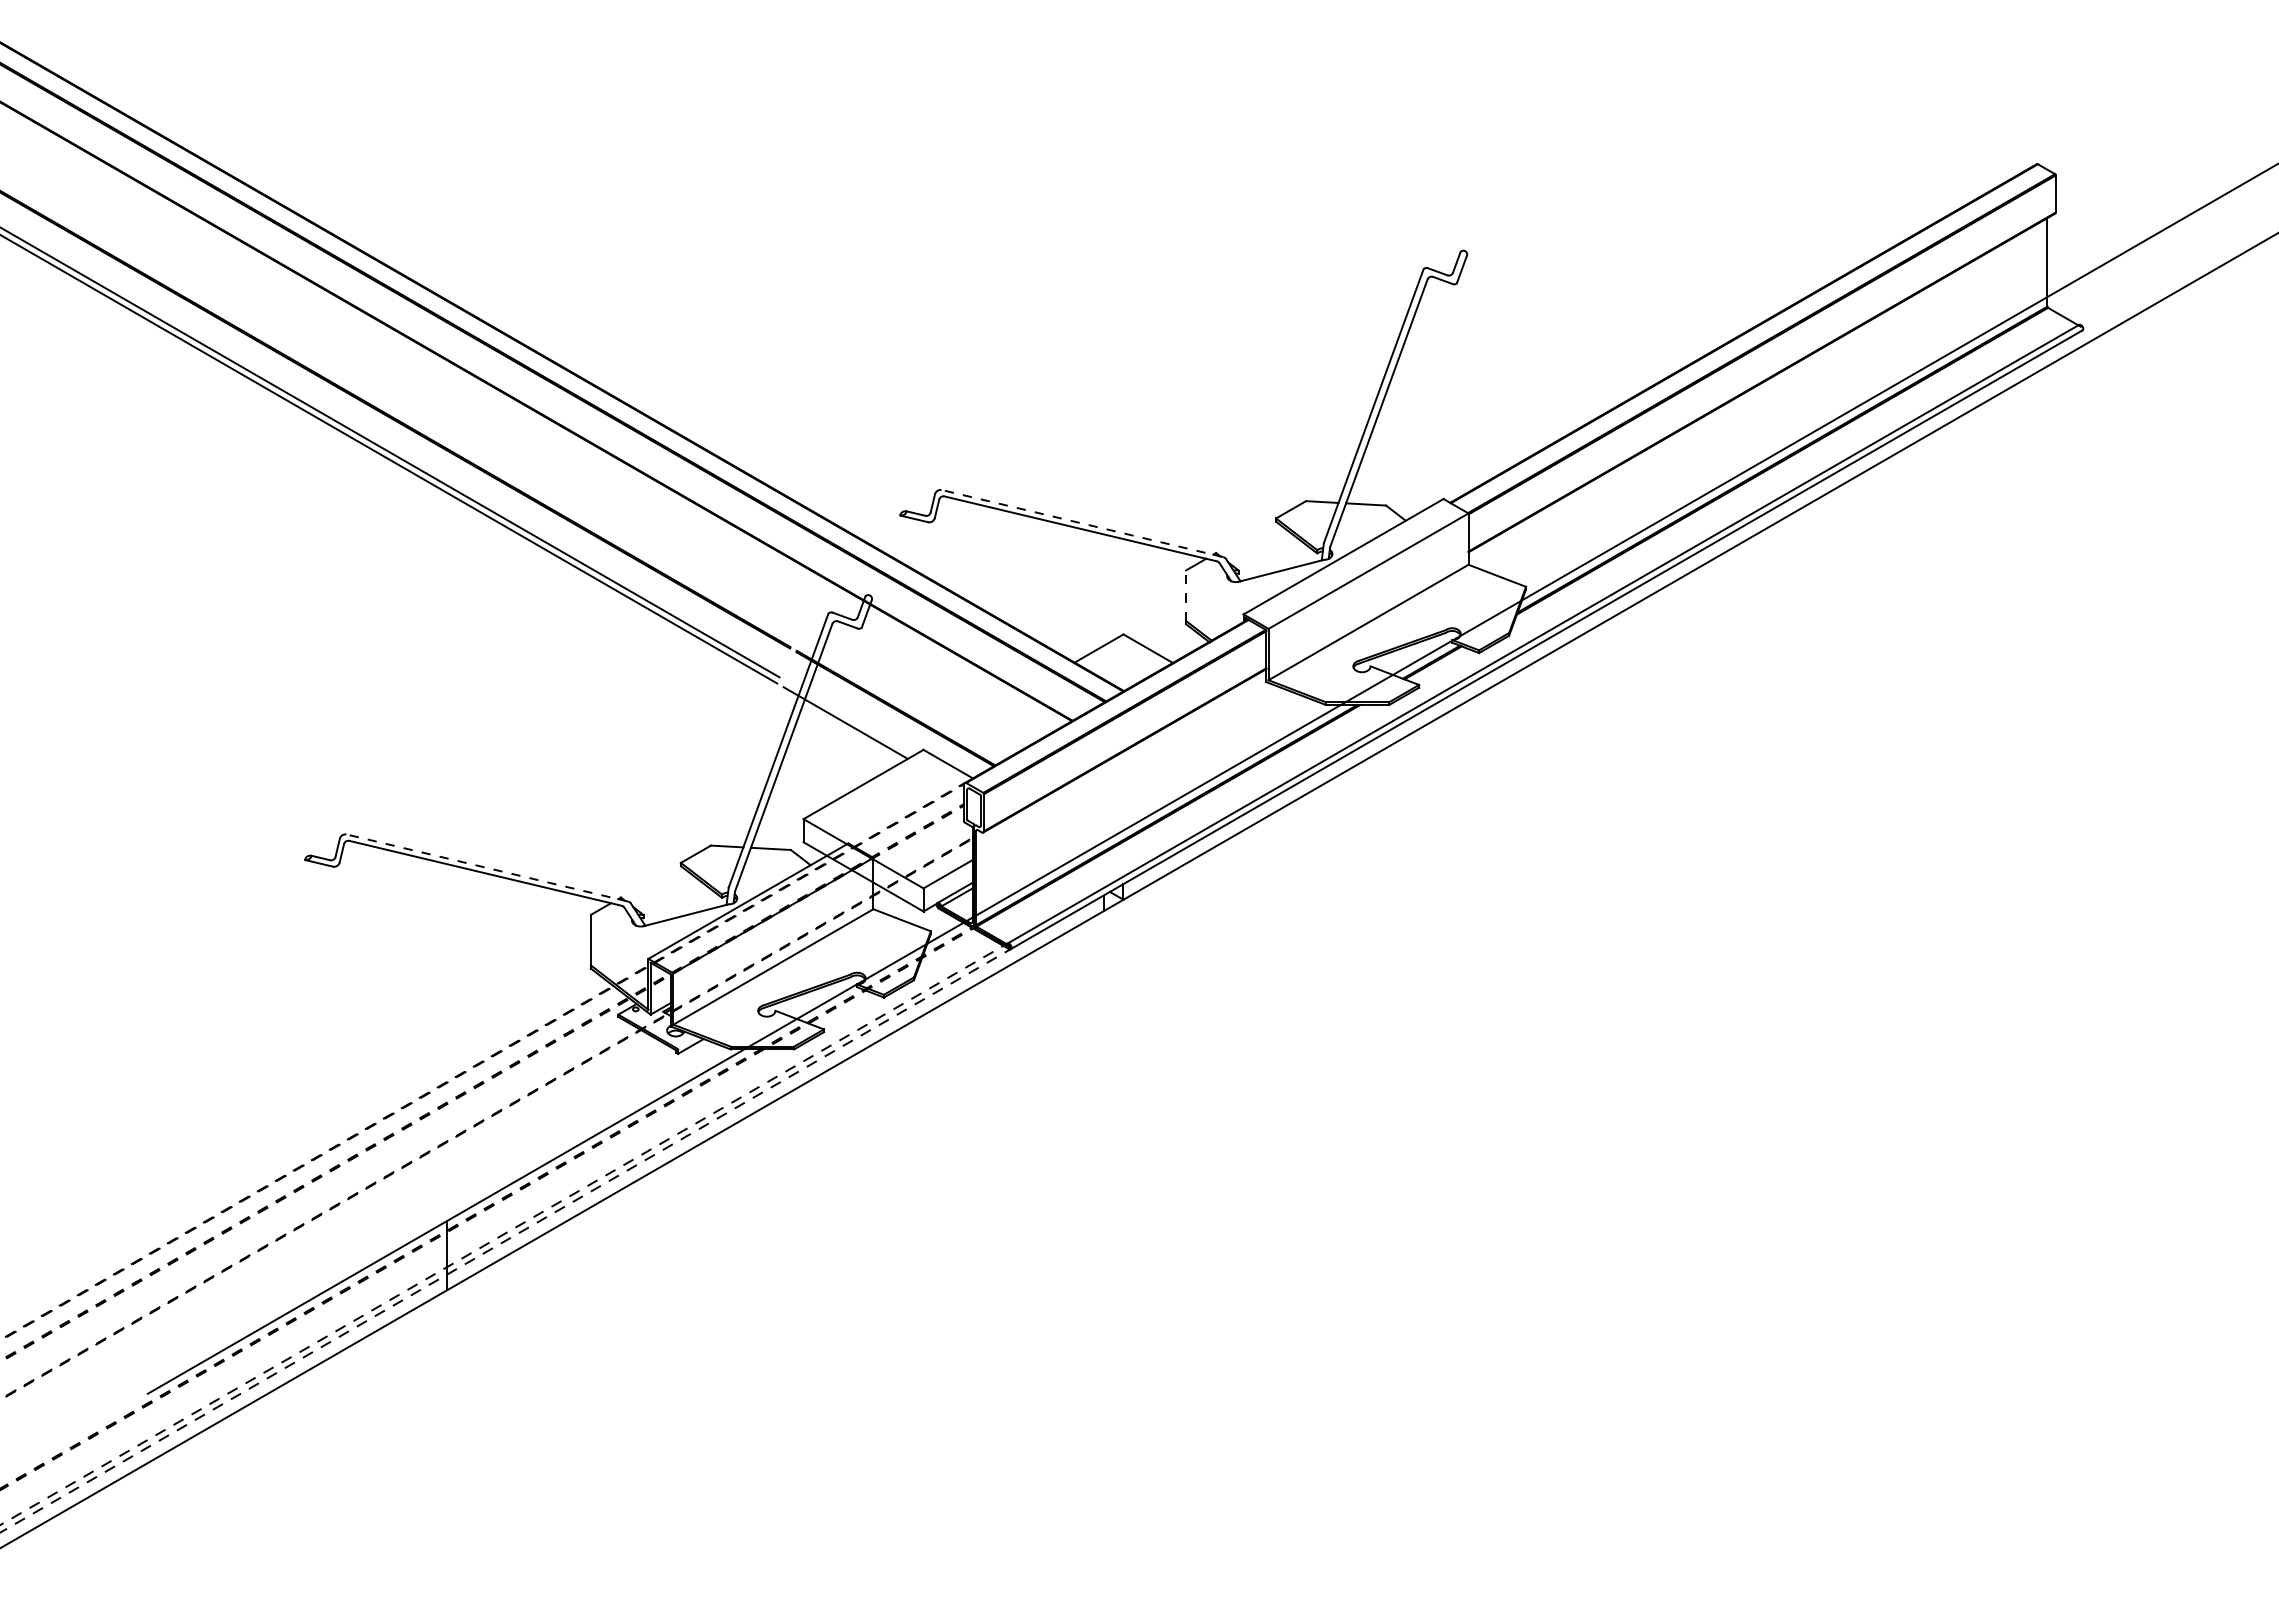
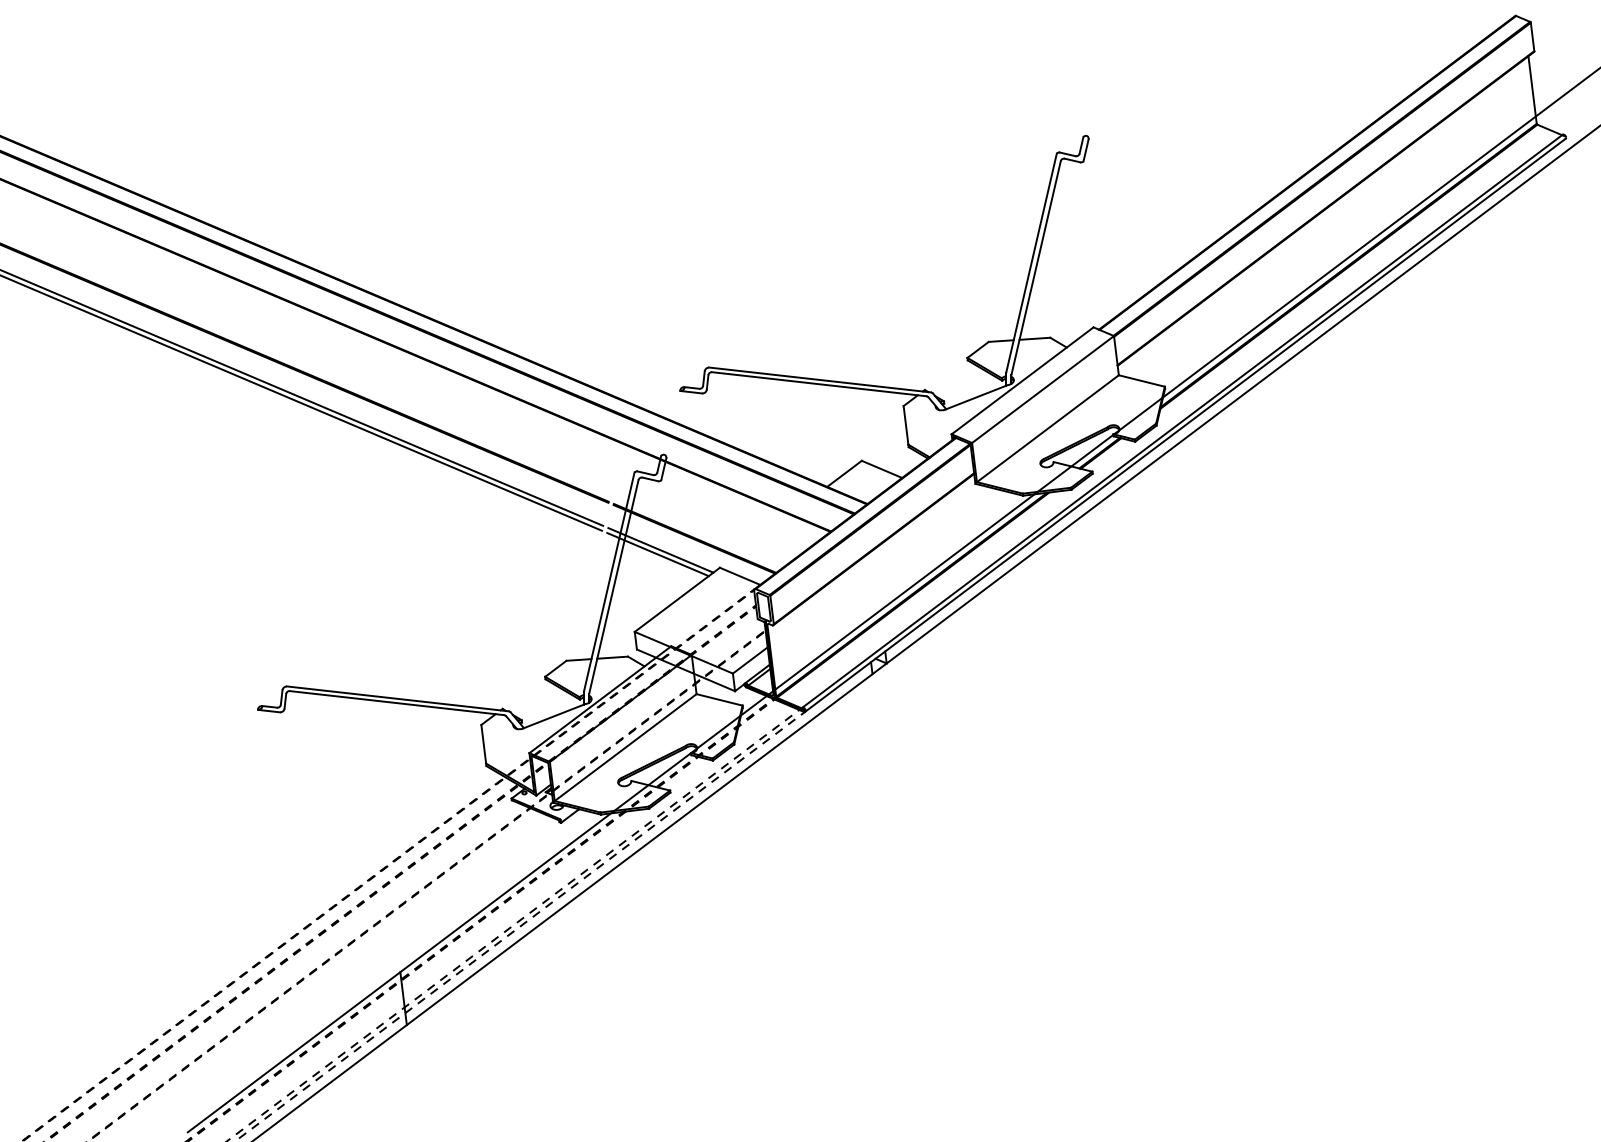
line: (1082, 523) -> (820, 379), dashed -> solid
line: (1186, 595) -> (906, 425), dashed -> solid
line: (849, 718) -> (660, 550), added
line: (487, 868) -> (398, 699), dashed -> solid

